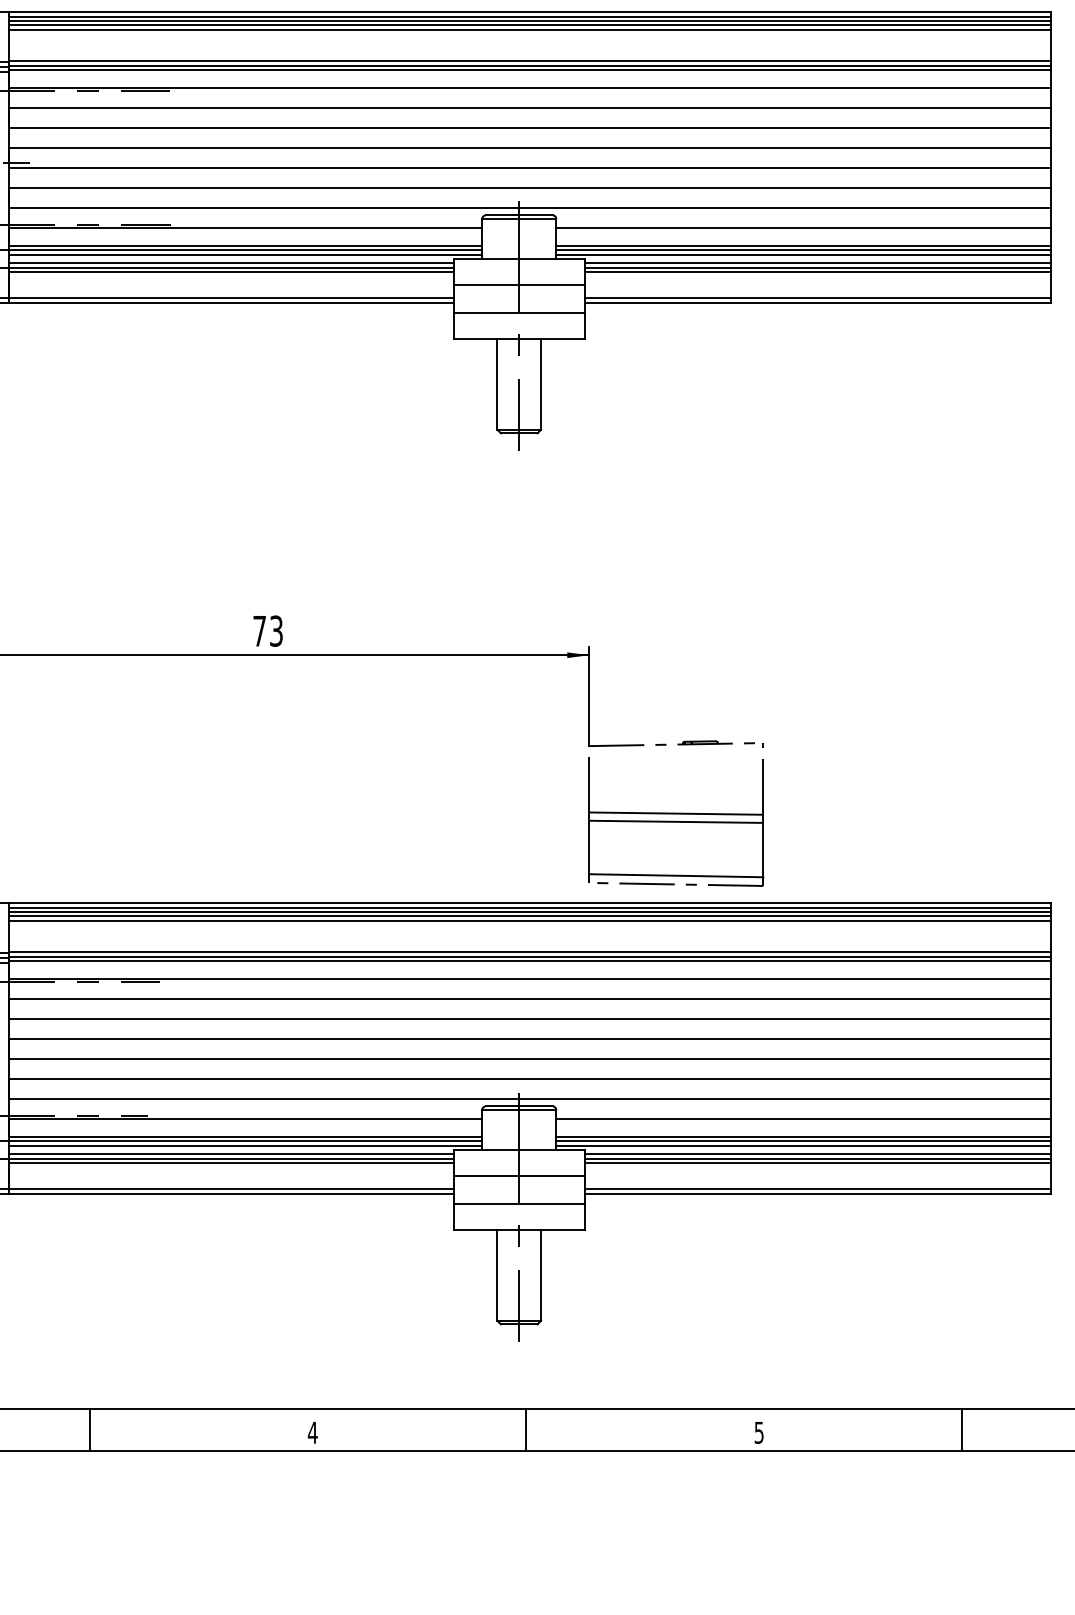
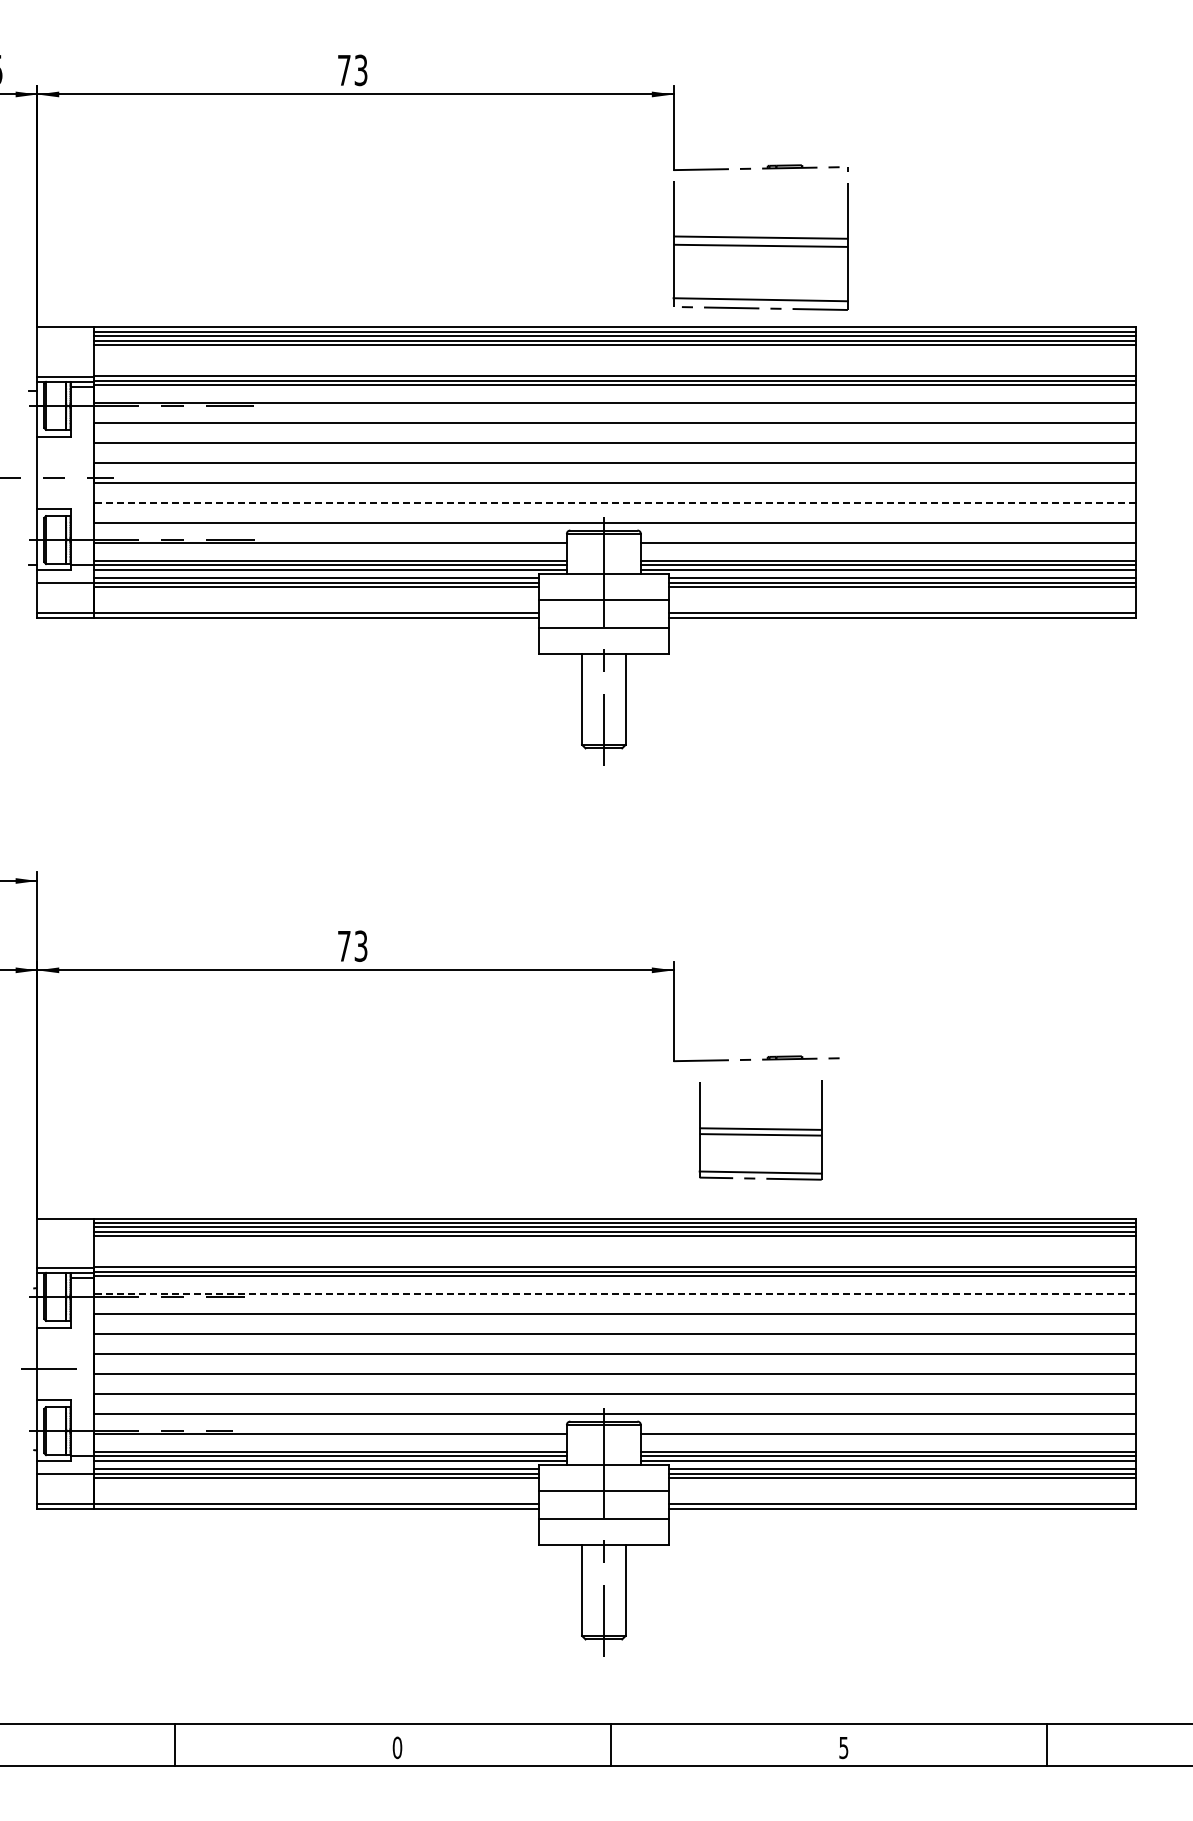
line: (529, 188) -> (614, 503), solid -> dashed
part: (675, 814) -> (760, 1129), size x0.7
line: (529, 978) -> (614, 1293), solid -> dashed
text: (312, 1432) -> (397, 1747), 4 -> 0

